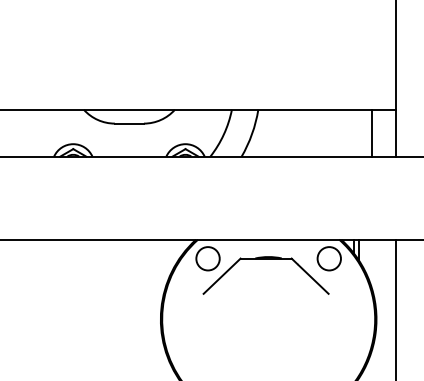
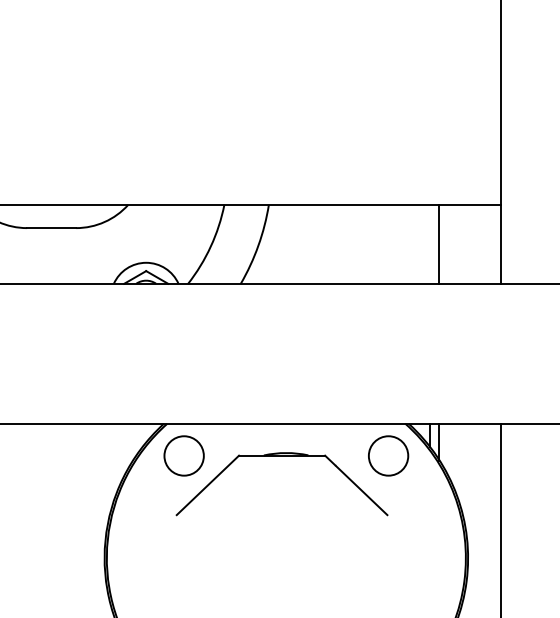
line: (372, 132) -> (439, 243), moved

